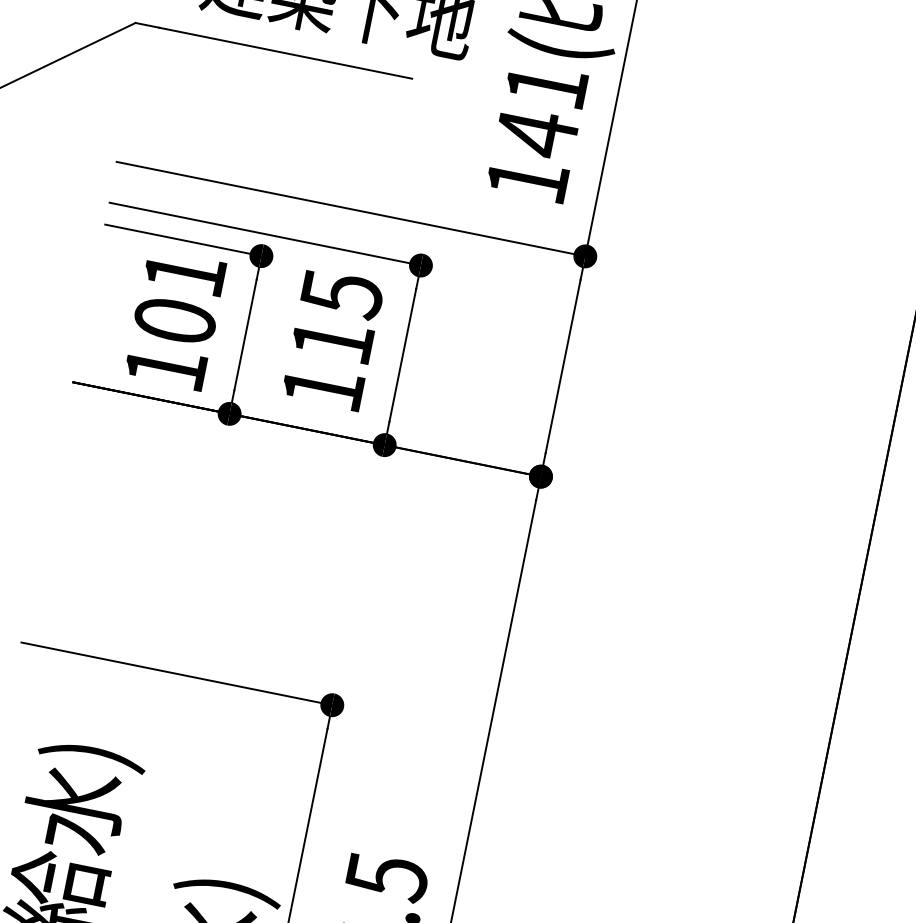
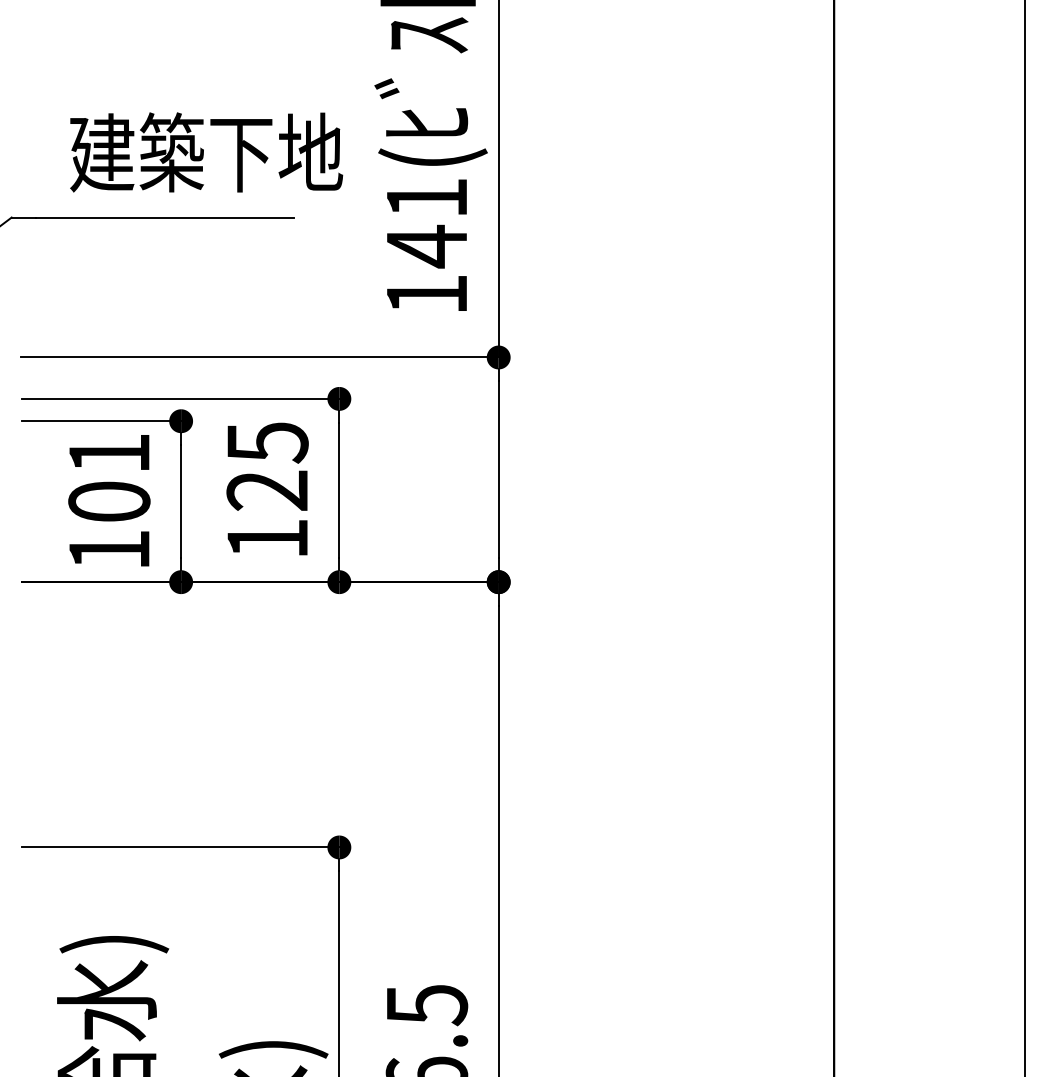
text: (331, 340) -> (266, 490), 115 -> 125

